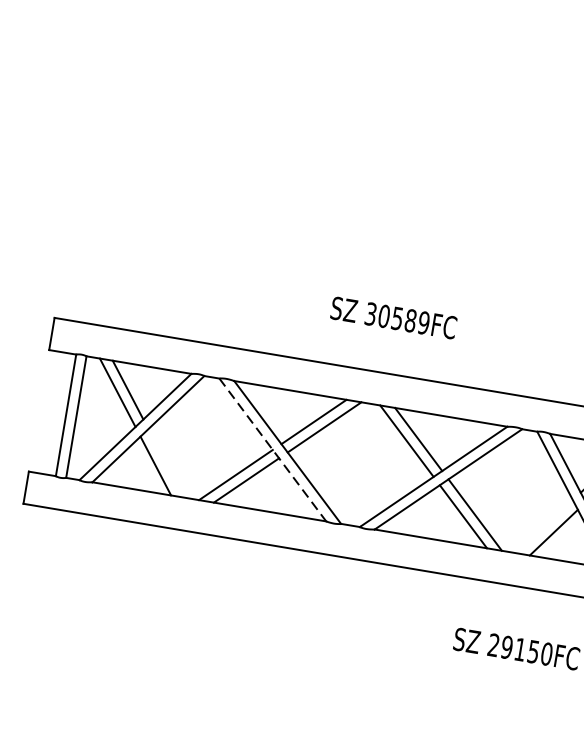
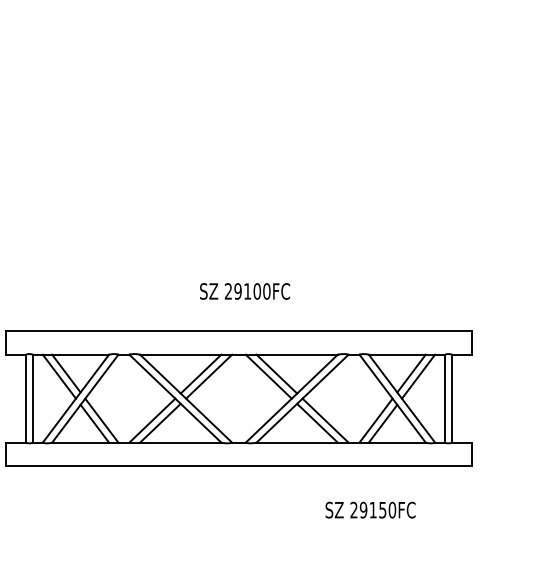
text: (397, 318) -> (247, 291), 30589FC -> 29100FC
line: (273, 449) -> (175, 398), dashed -> solid
line: (165, 463) -> (101, 420), added
line: (544, 526) -> (375, 420), added

